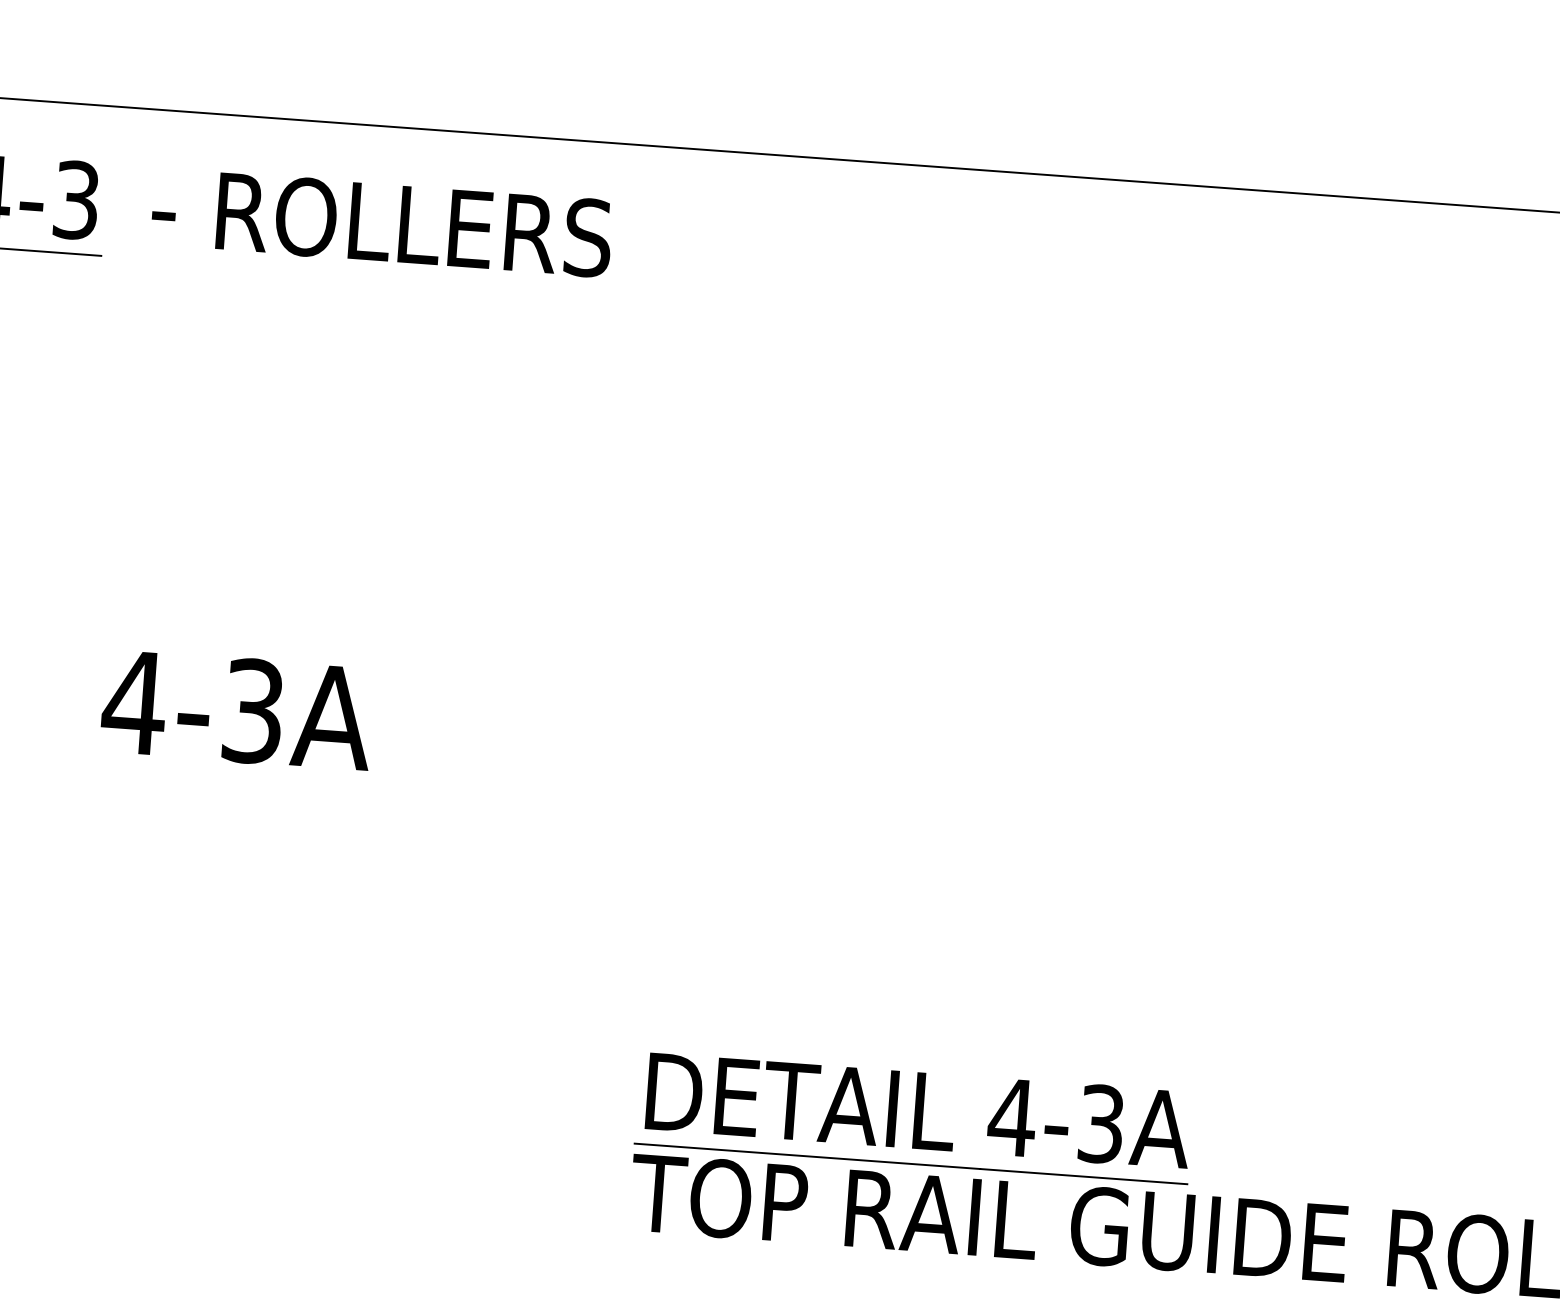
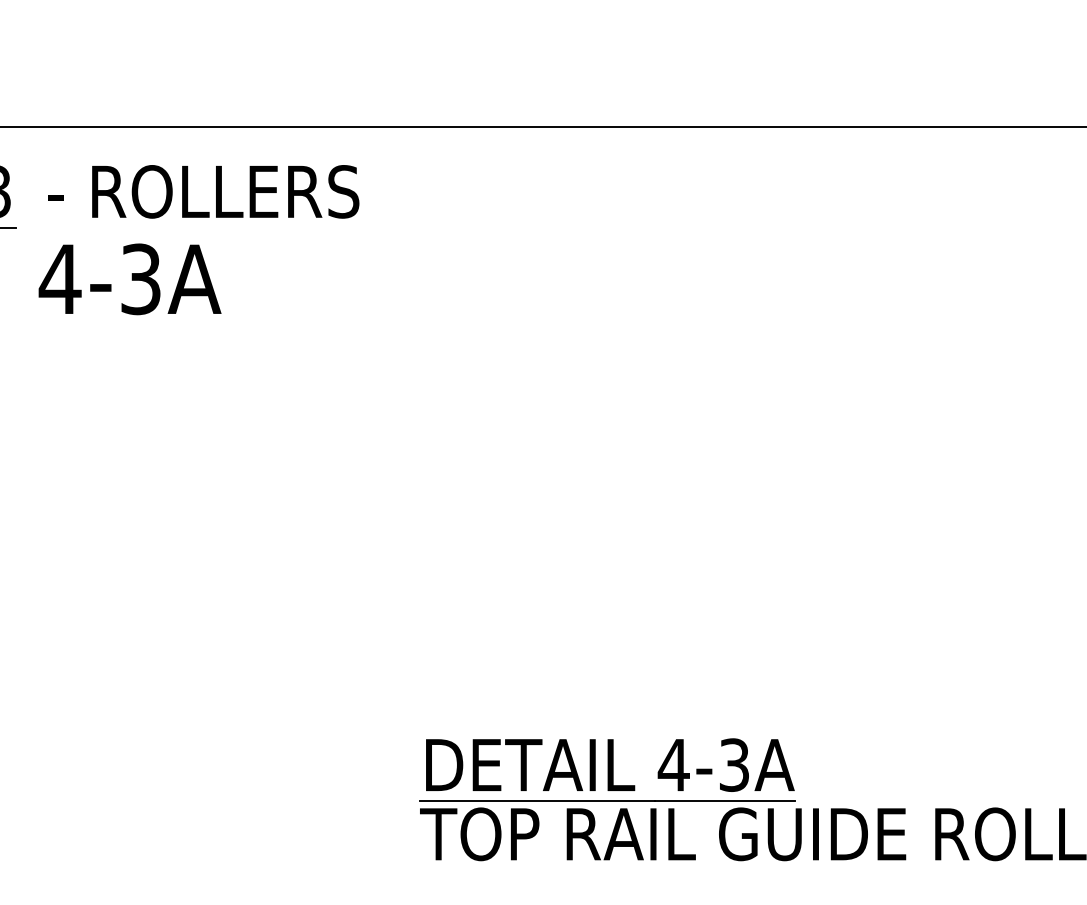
text: (236, 710) -> (129, 279), moved

